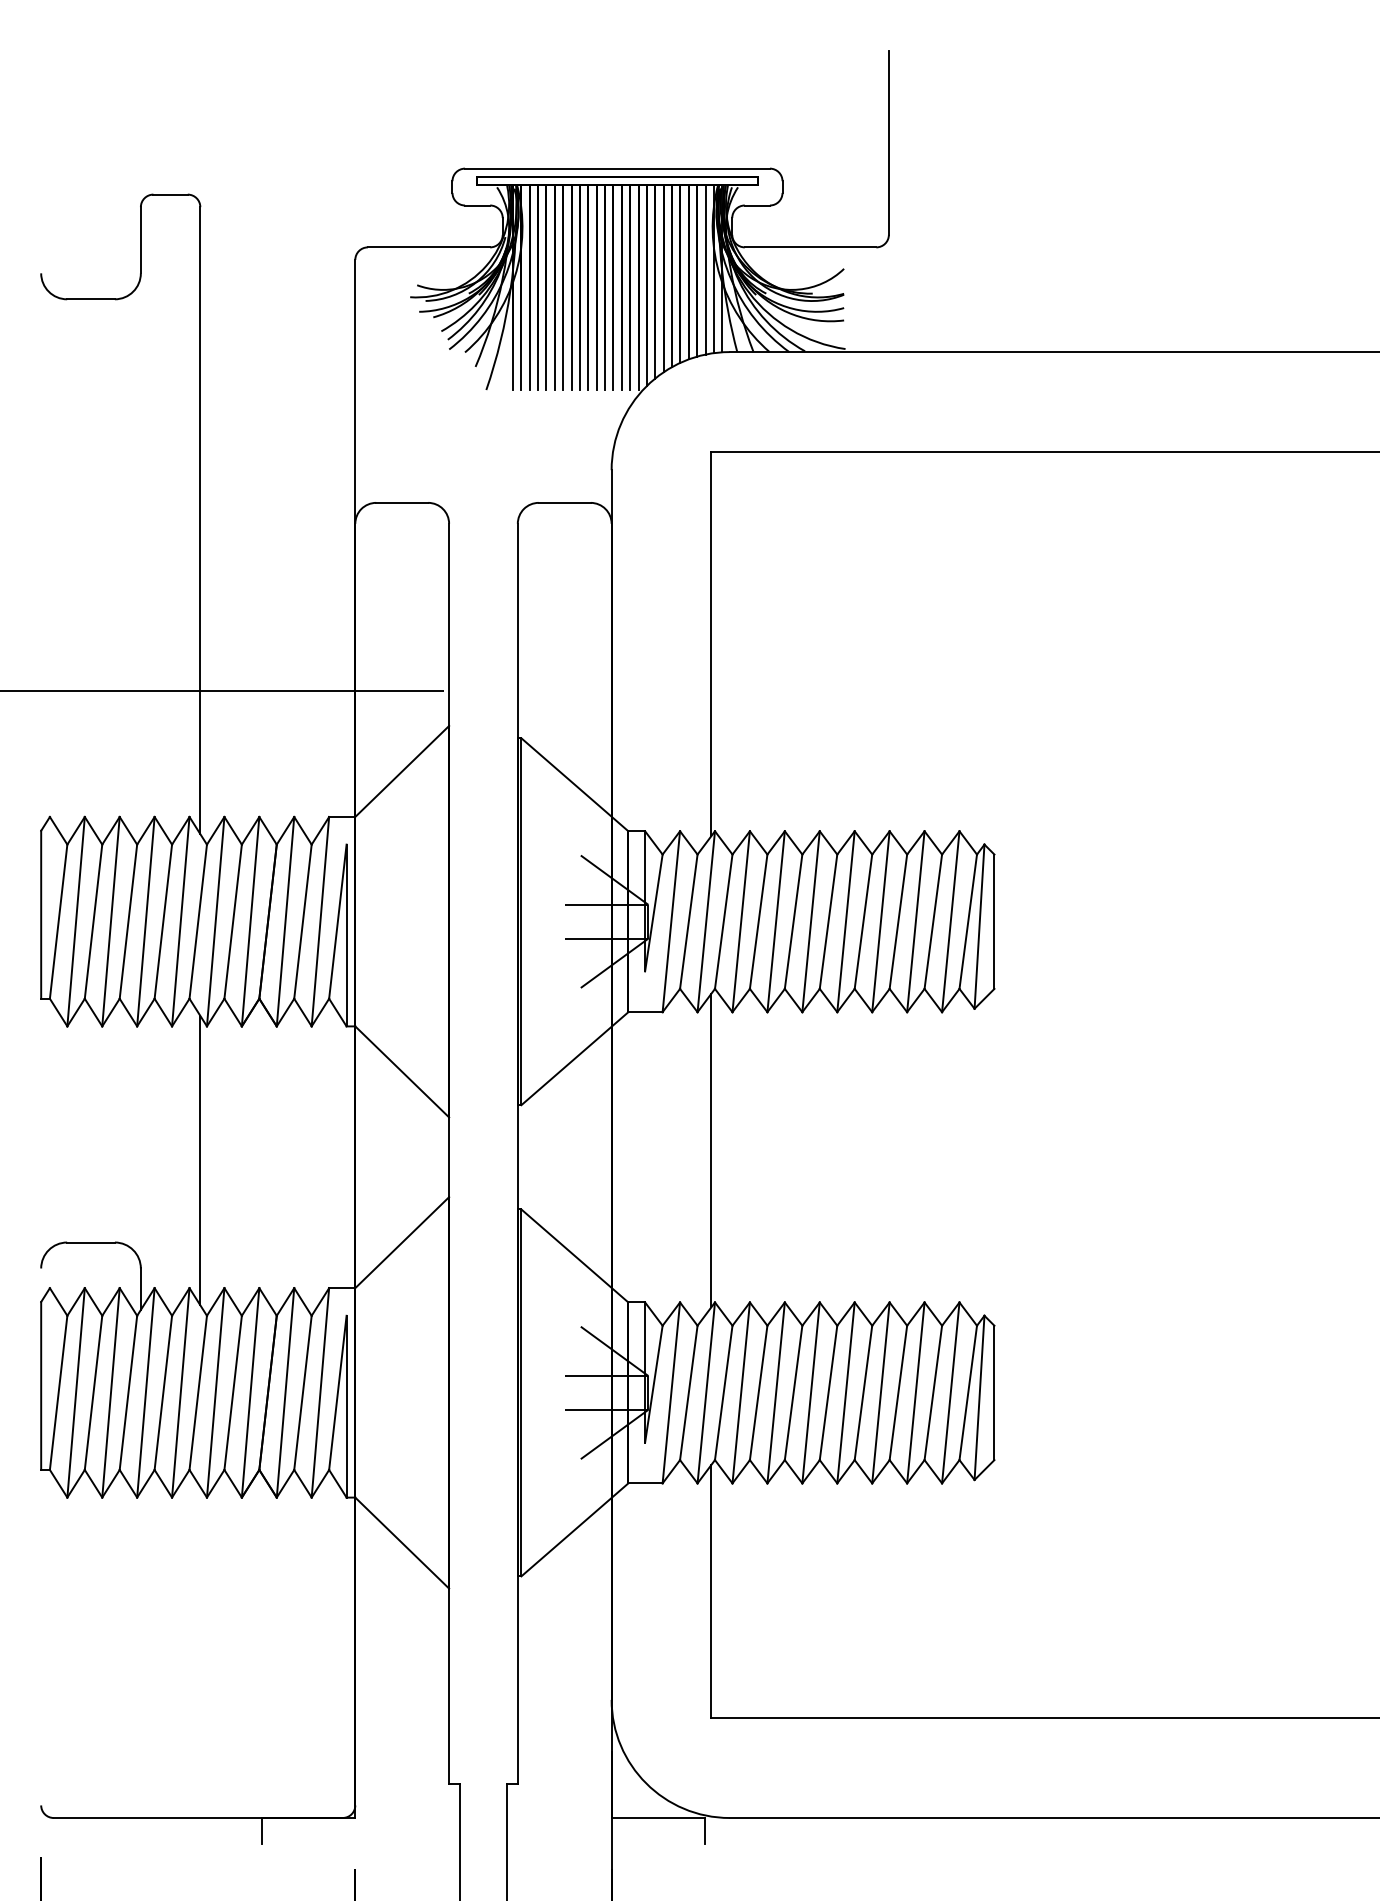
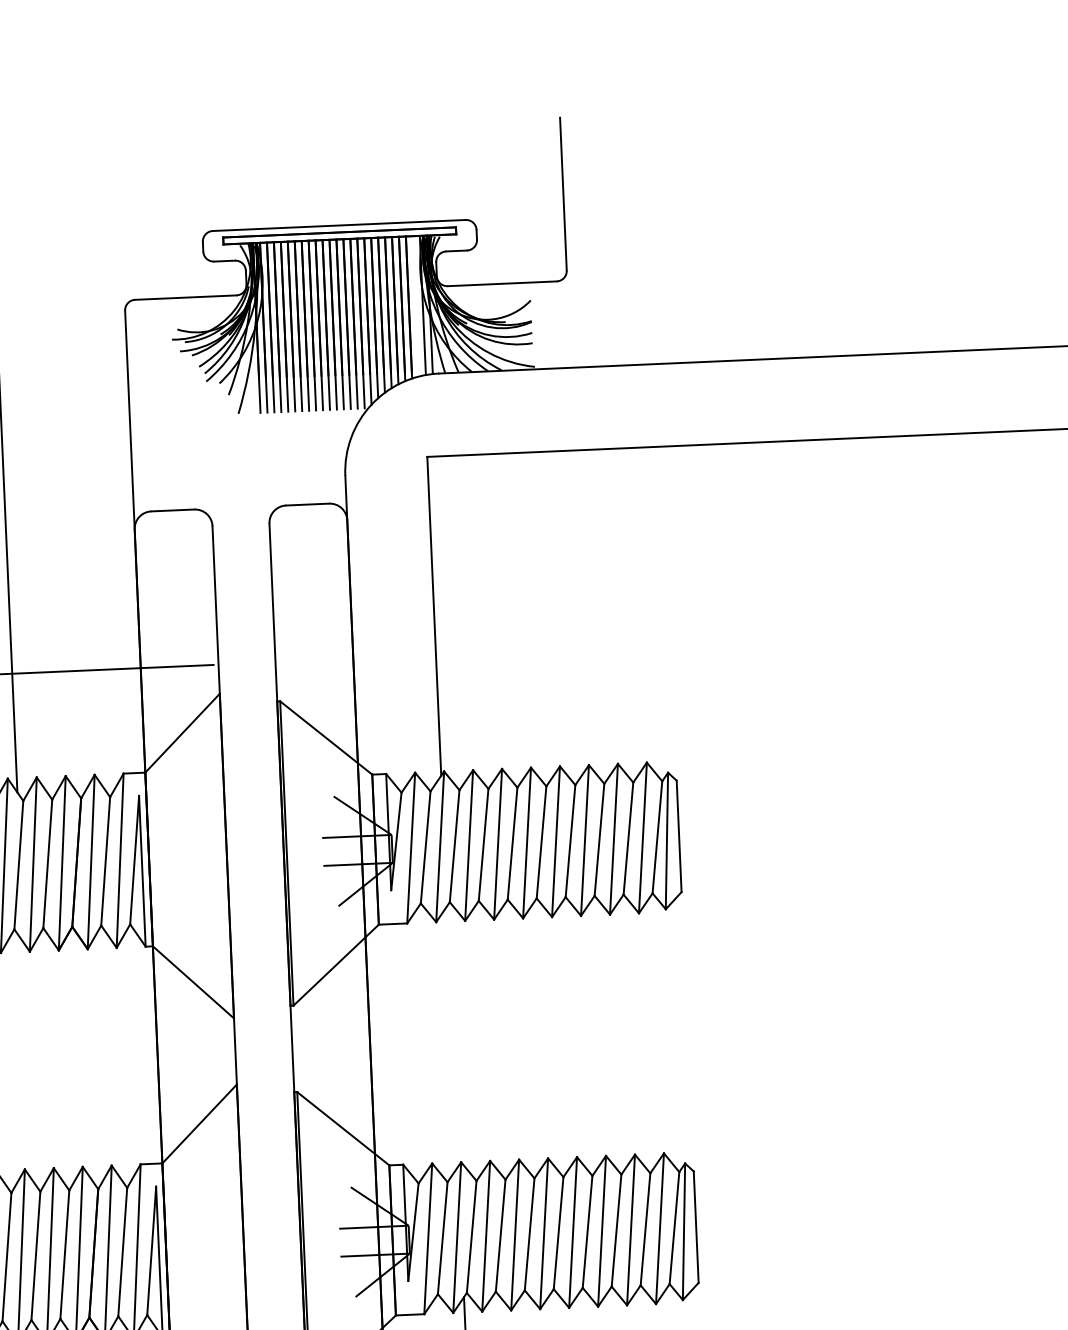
line: (705, 269) -> (415, 305), removed
line: (711, 1150) -> (452, 1036), removed
line: (200, 1160) -> (29, 1063), removed

